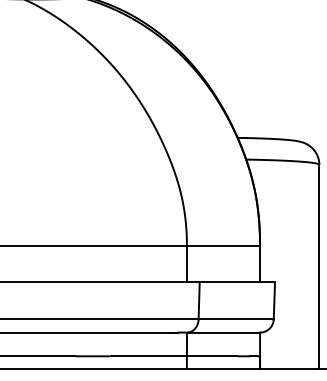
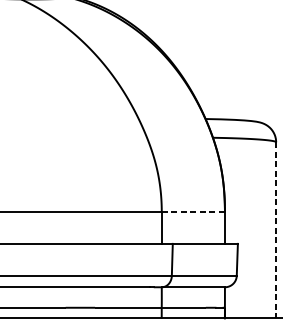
line: (223, 245) -> (193, 212), solid -> dashed
line: (319, 266) -> (276, 230), solid -> dashed

